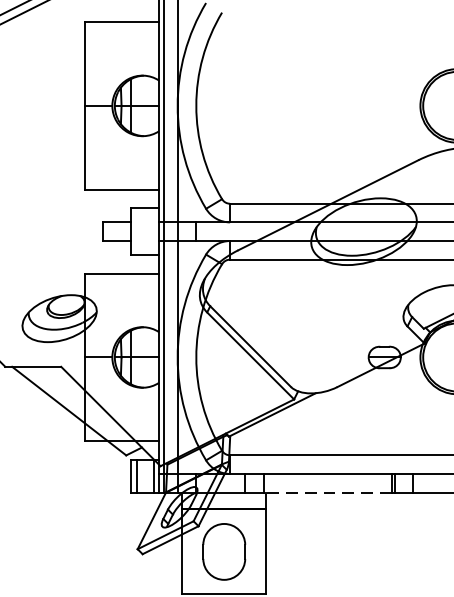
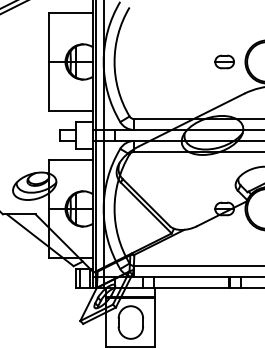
part: (384, 105) -> (224, 61), added
line: (327, 491) -> (191, 287), dashed -> solid

